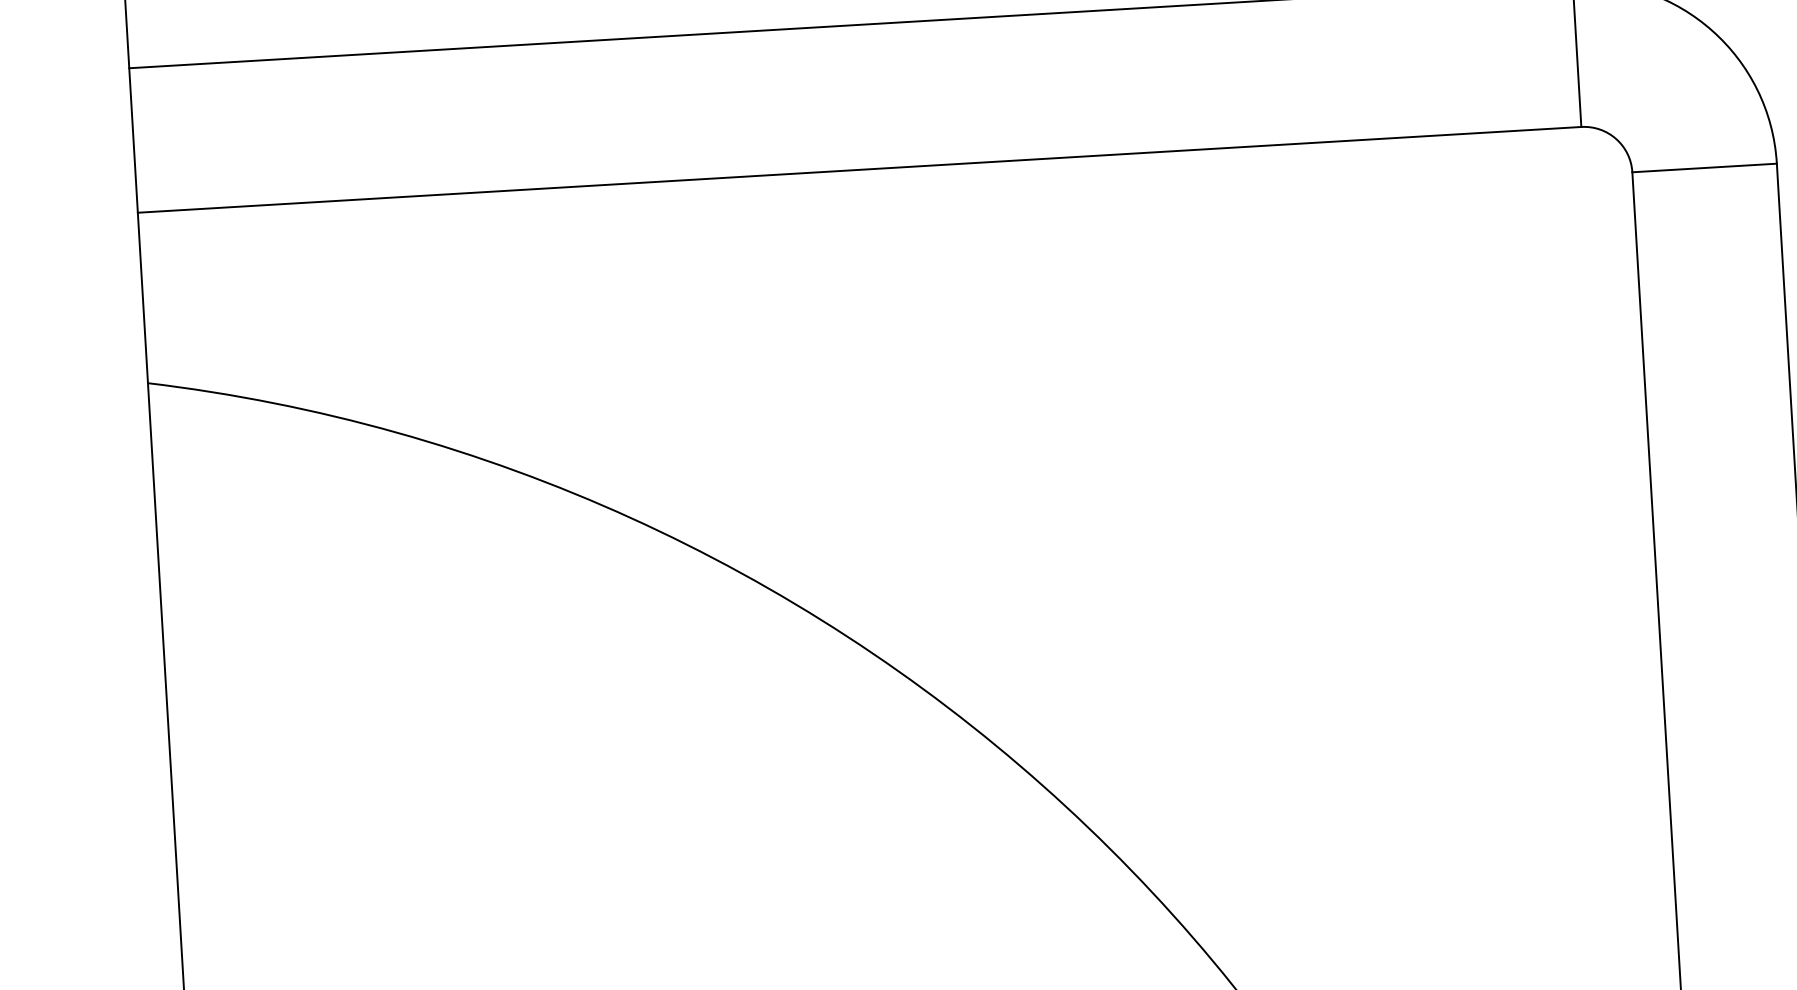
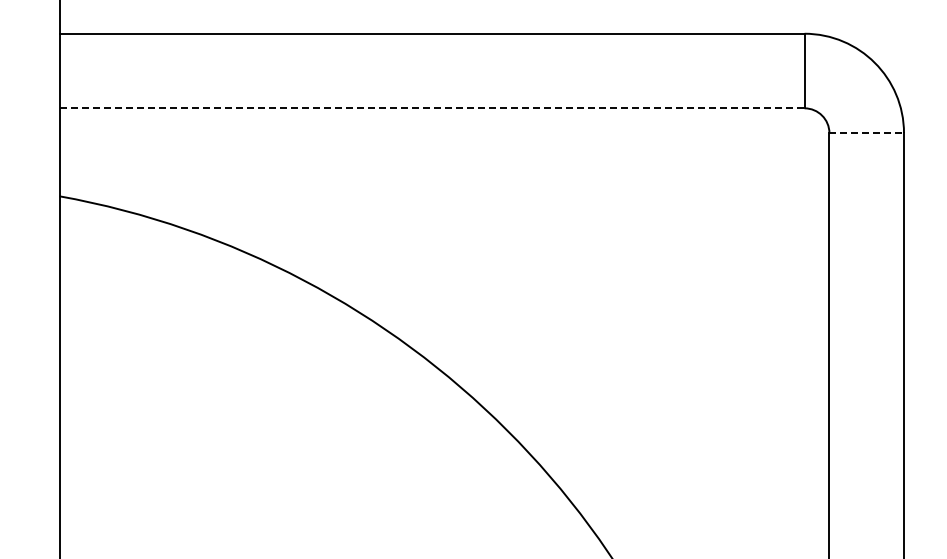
line: (1706, 168) -> (867, 133), solid -> dashed
line: (860, 170) -> (432, 108), solid -> dashed

